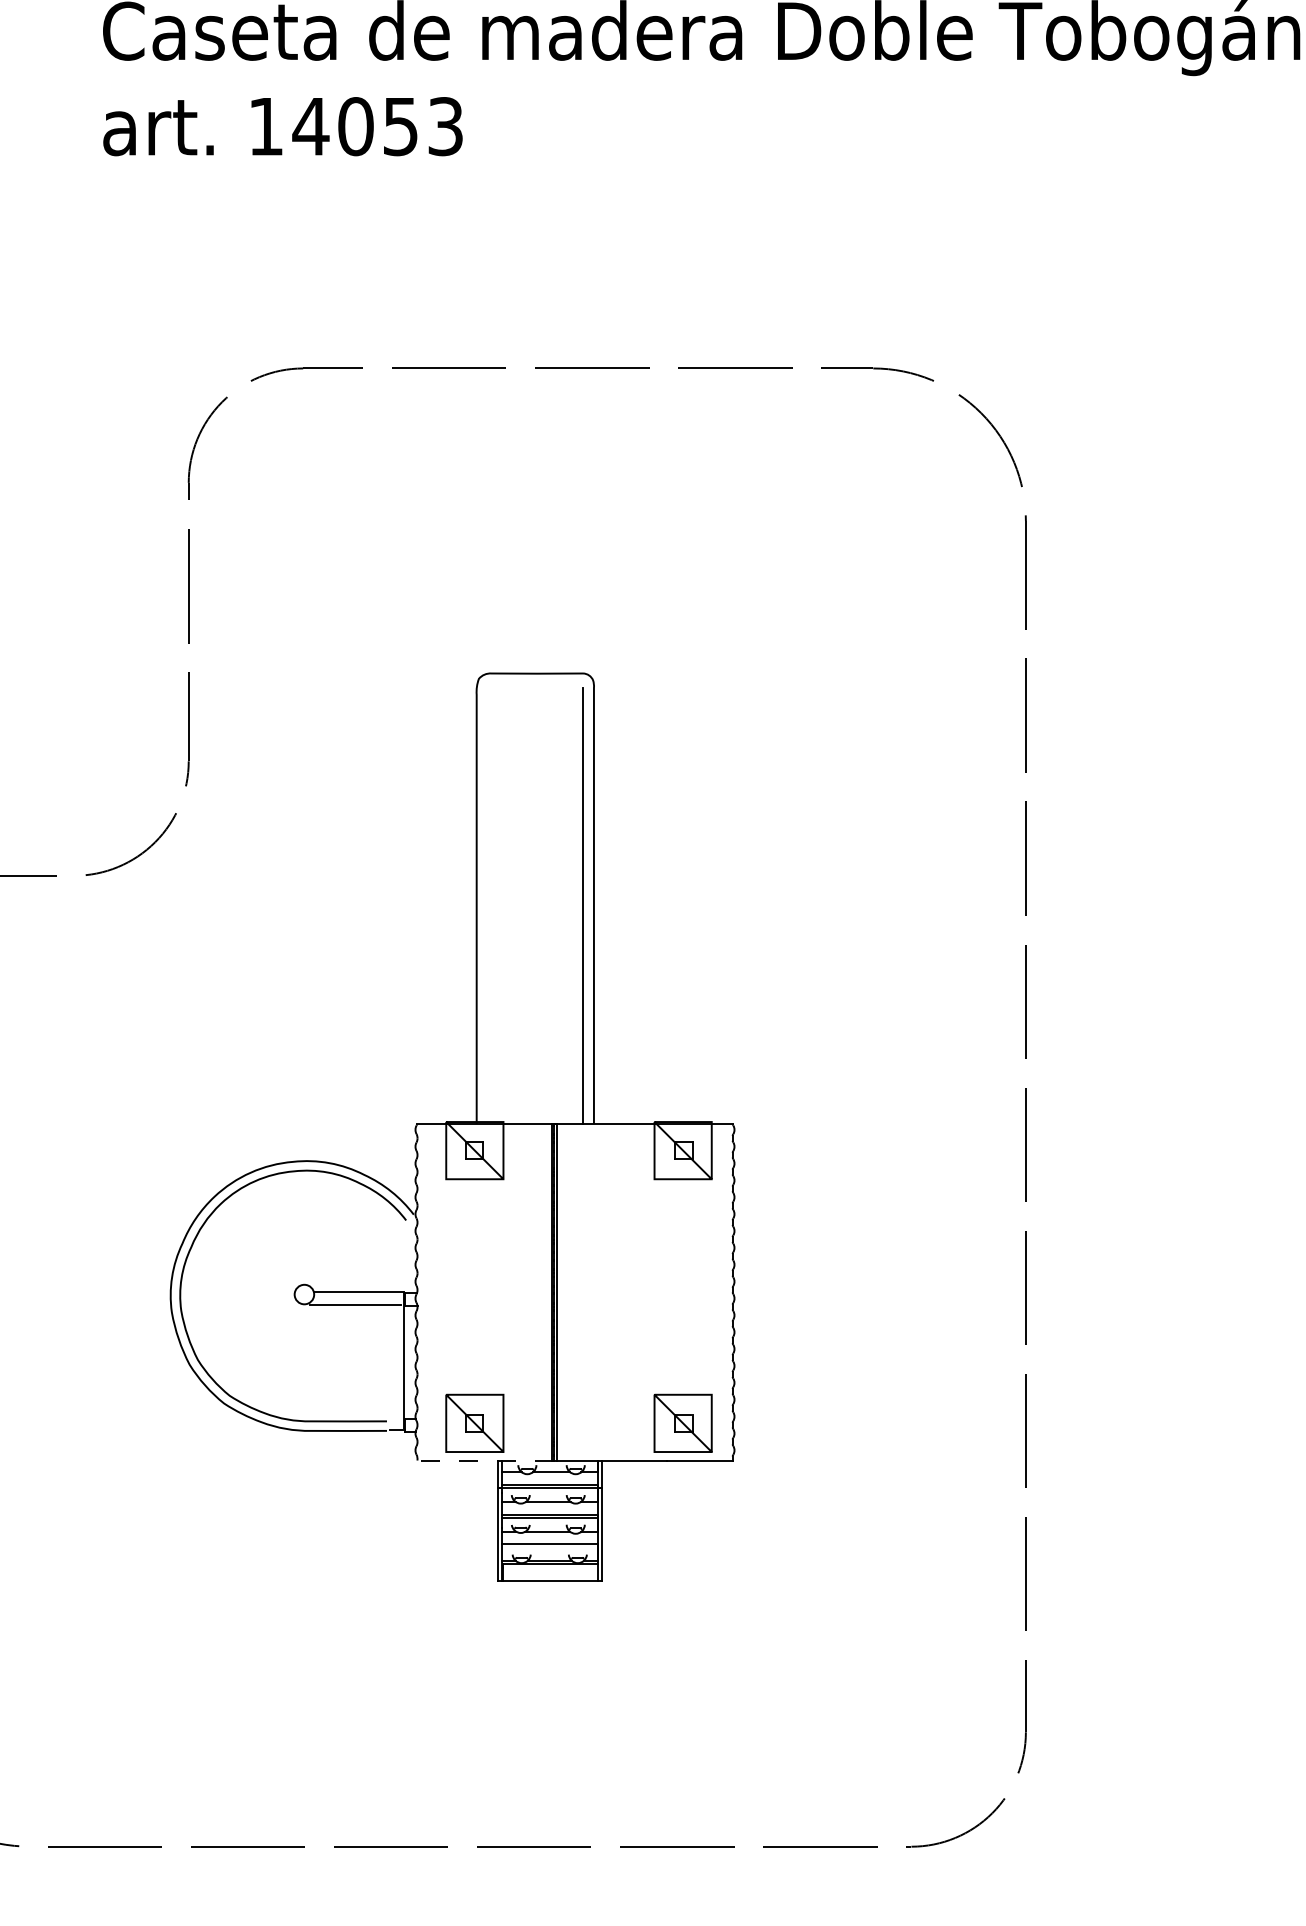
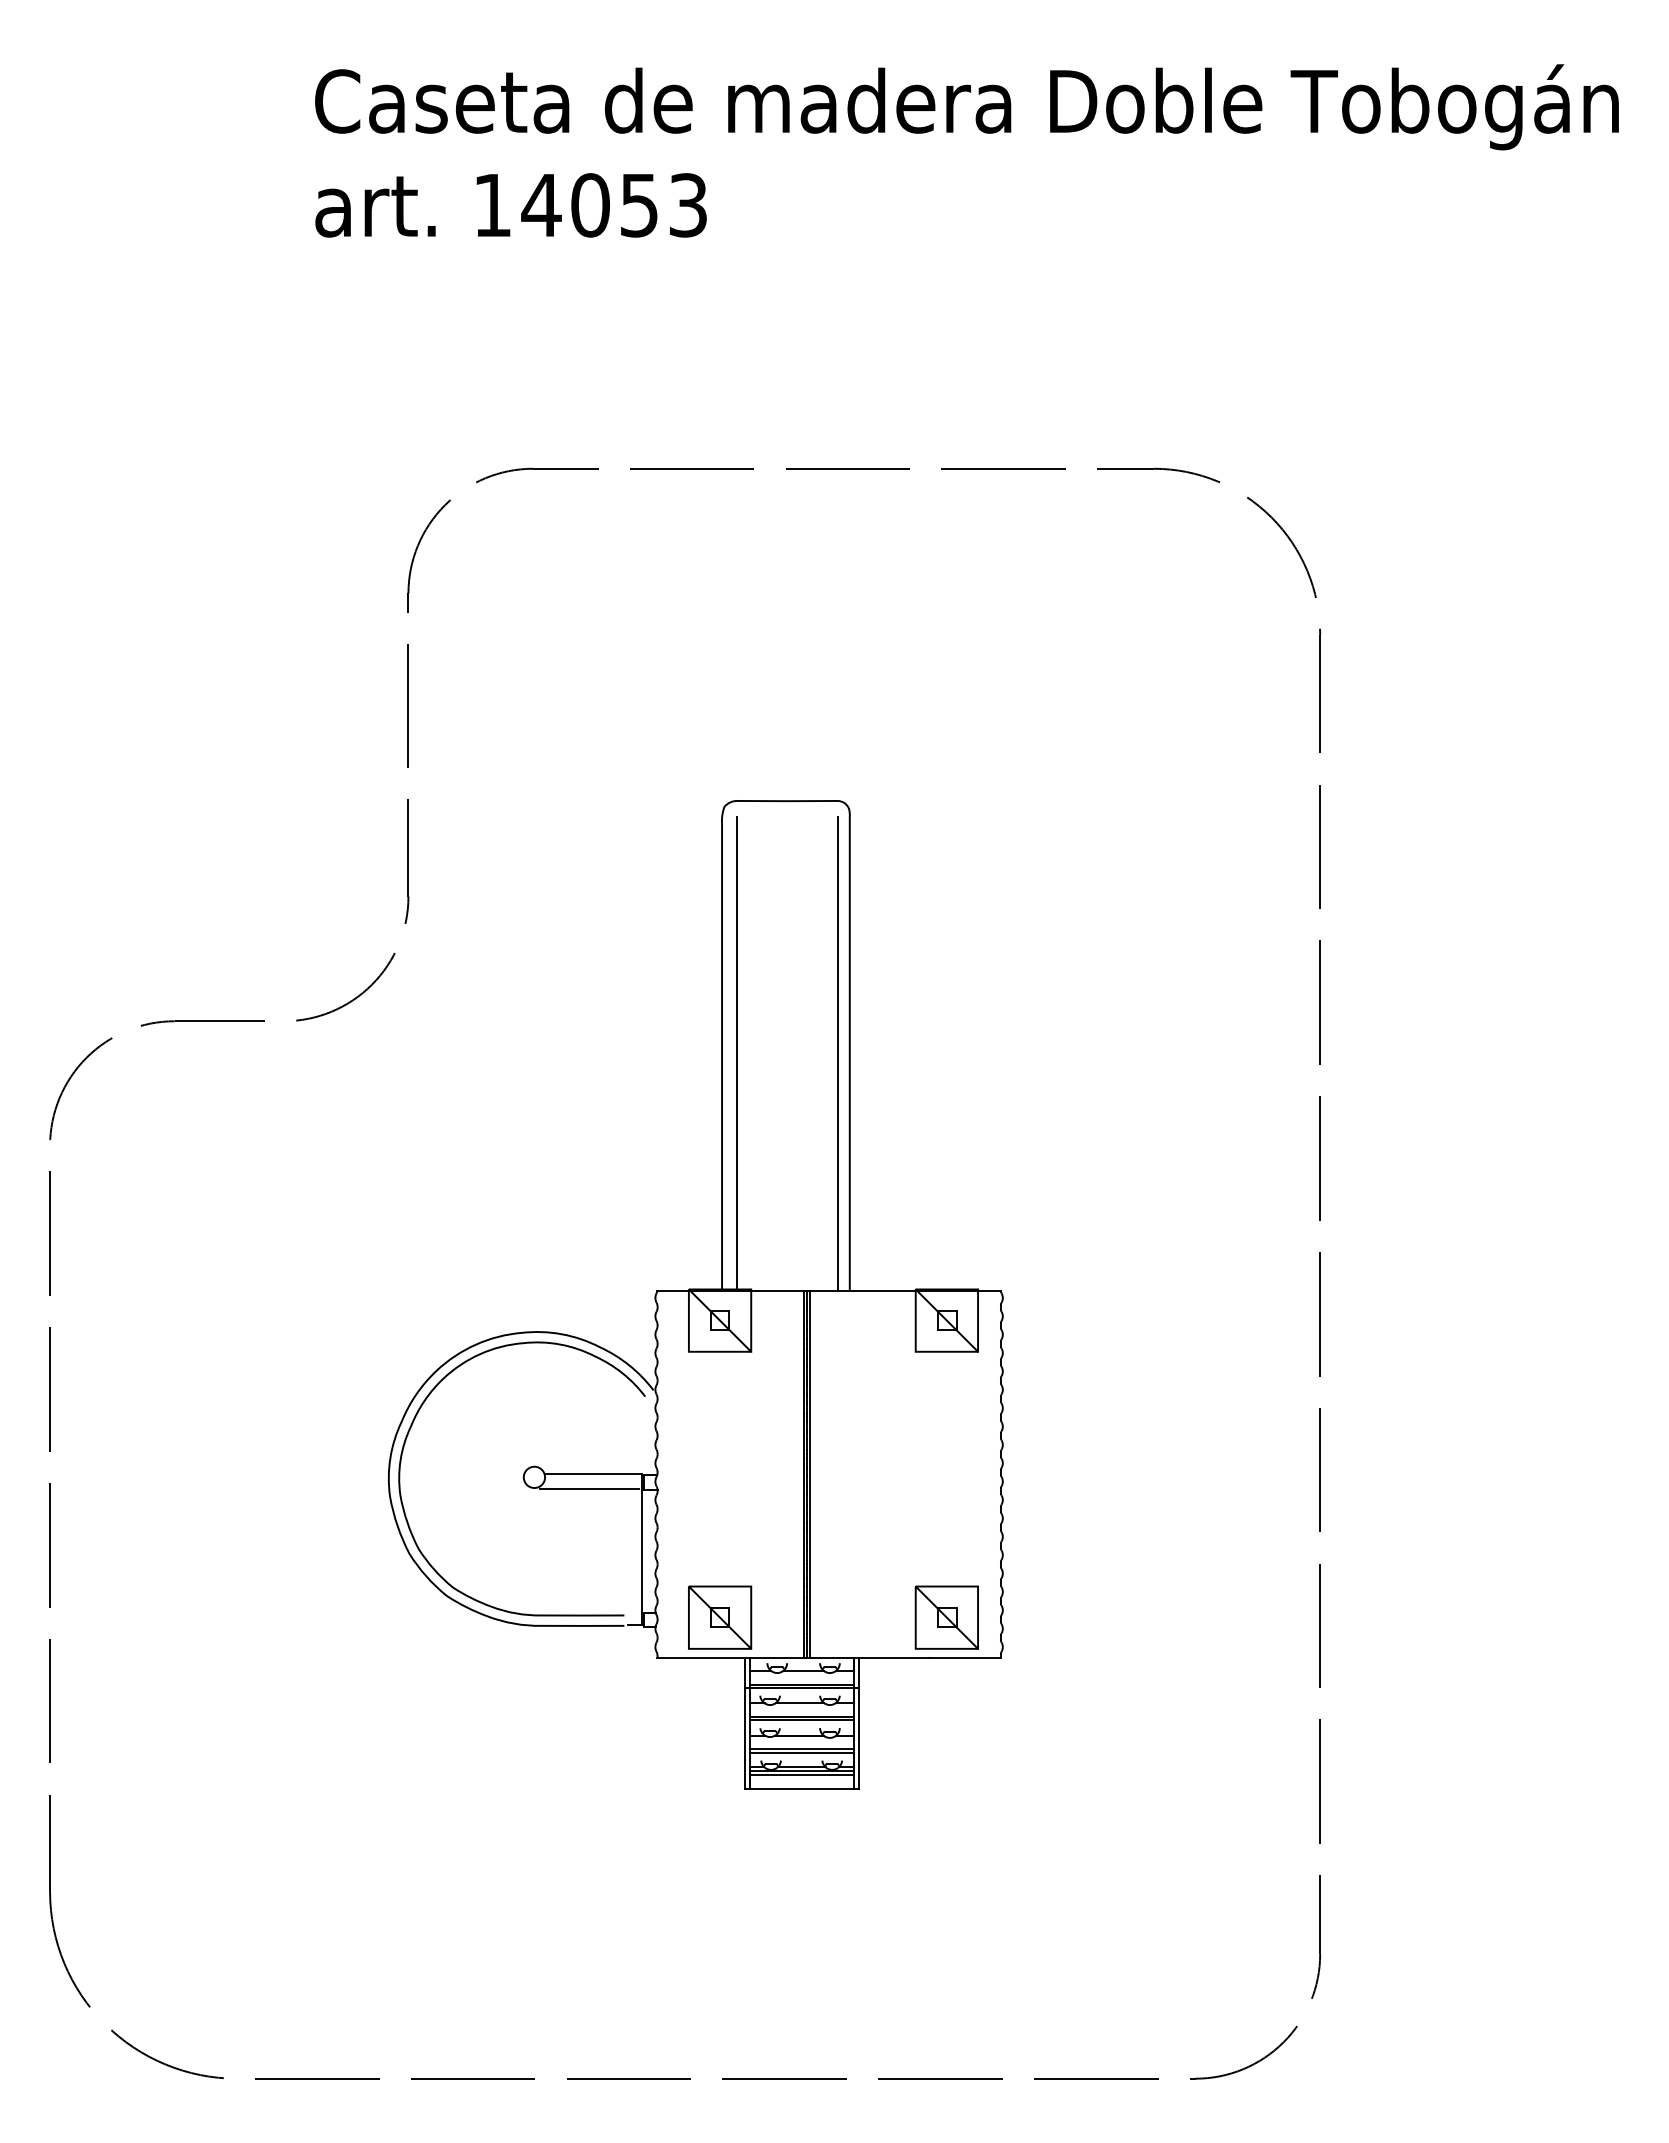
line: (490, 906) -> (737, 1054), added
line: (486, 1460) -> (732, 1658), dashed -> solid
line: (549, 1547) -> (801, 1752), added
line: (550, 1567) -> (802, 1774), added

